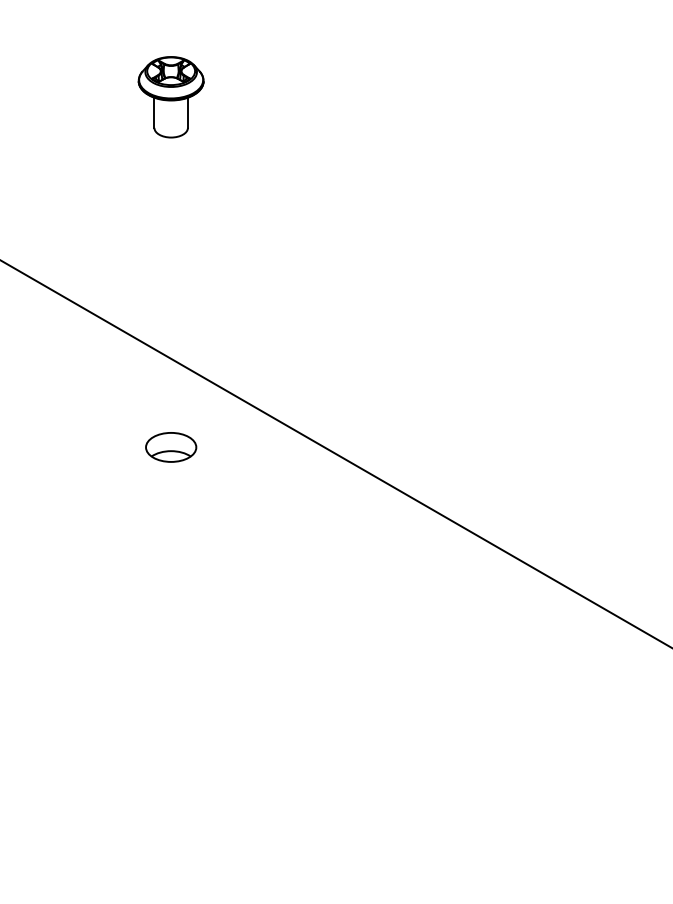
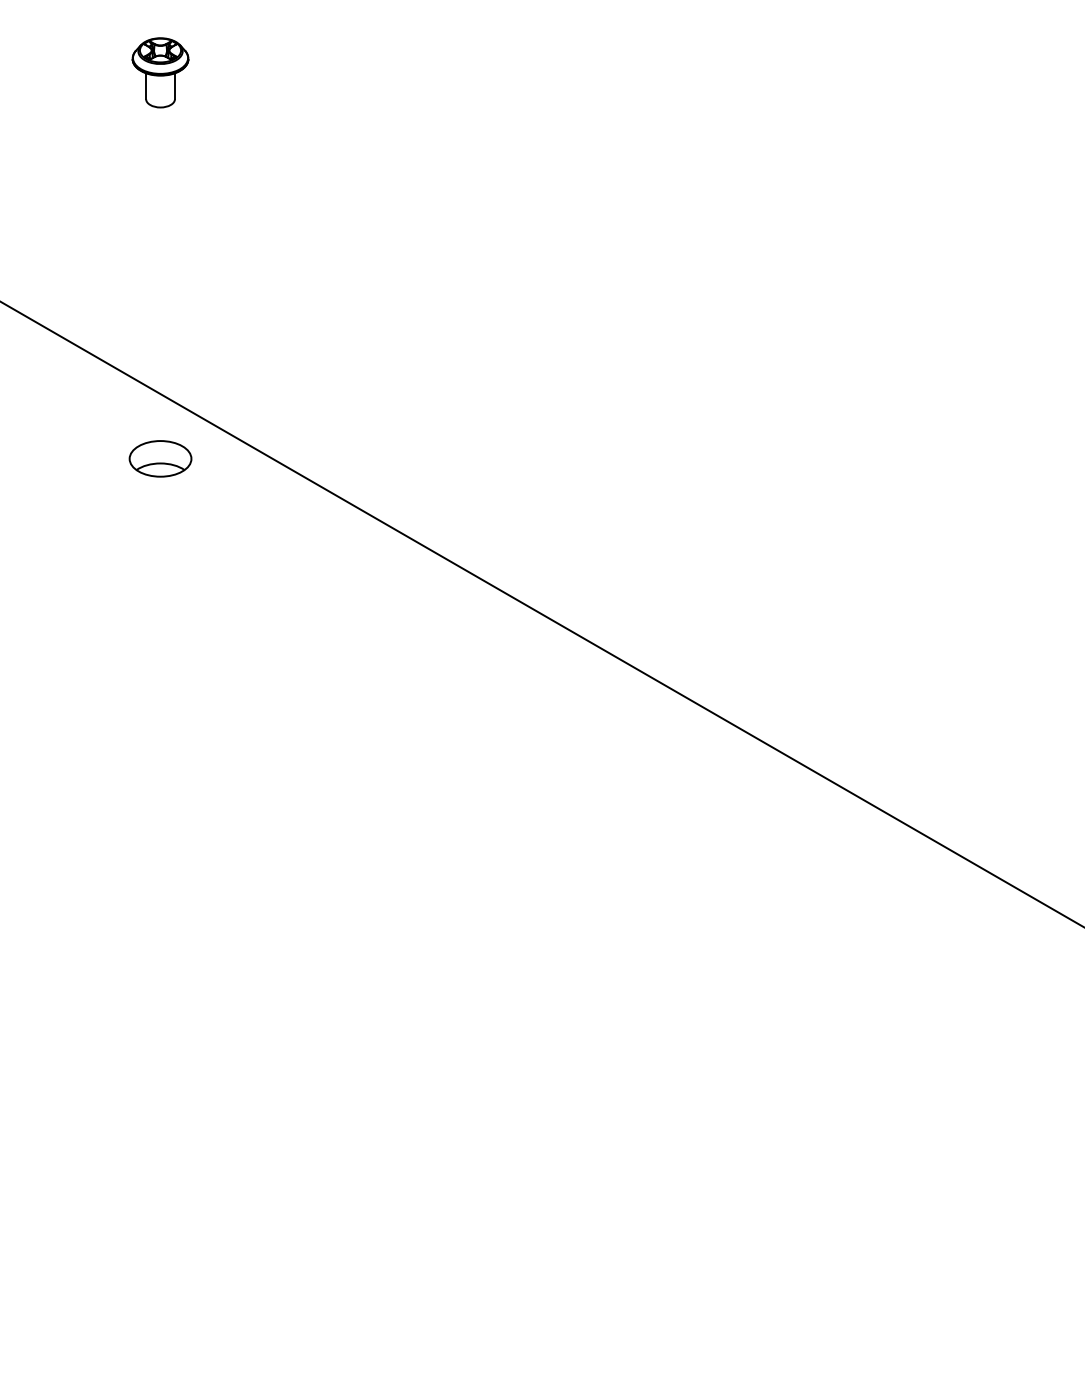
part: (171, 97) -> (160, 72), size x0.7
part: (171, 447) -> (160, 458), moved

